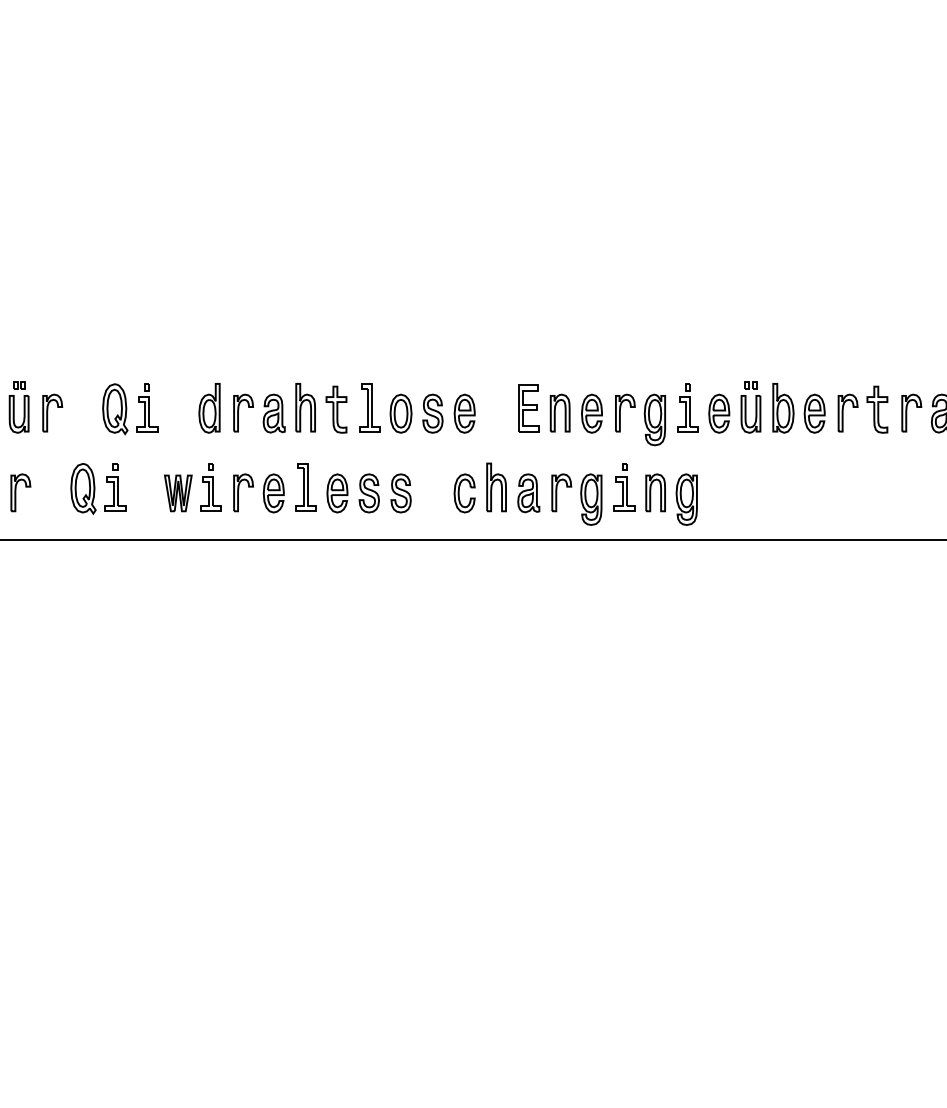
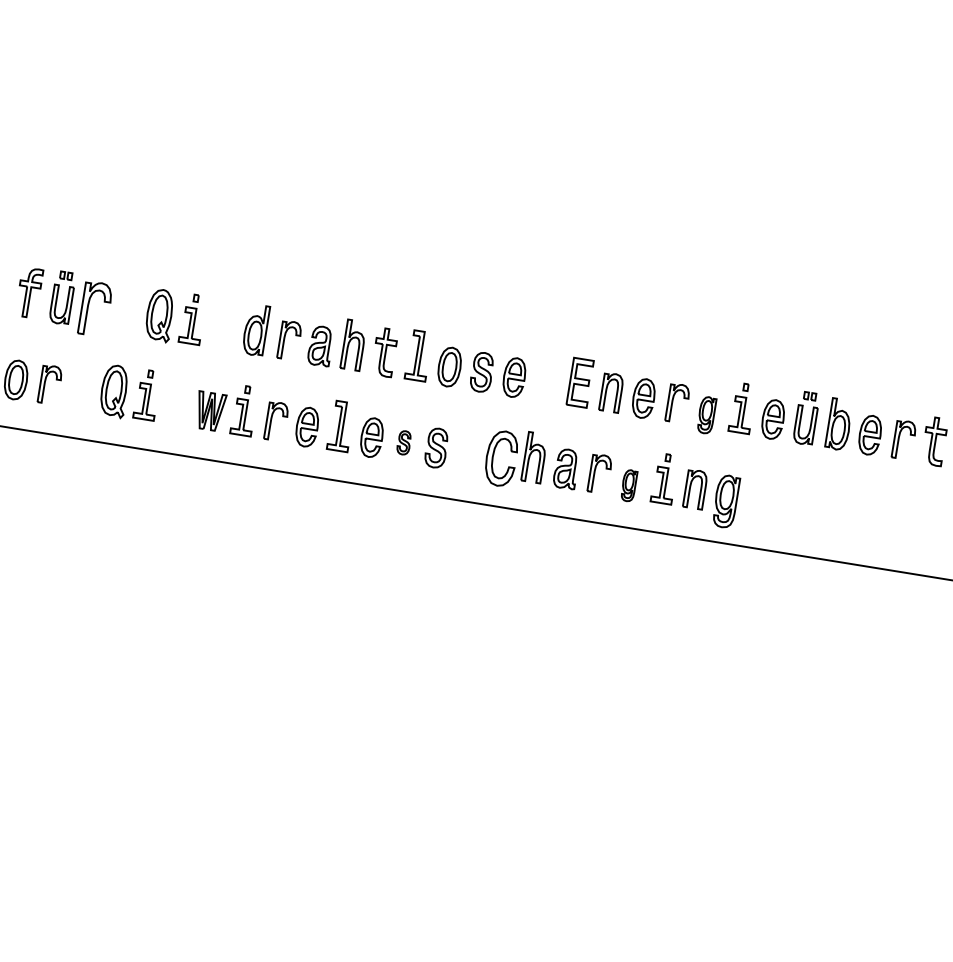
part: (52, 412) -> (95, 308), size x1.4
part: (654, 419) -> (706, 414), size x0.7
part: (368, 493) -> (403, 442), size x0.6
part: (464, 493) -> (501, 458), size x1.4
part: (591, 499) -> (629, 485), size x0.6

